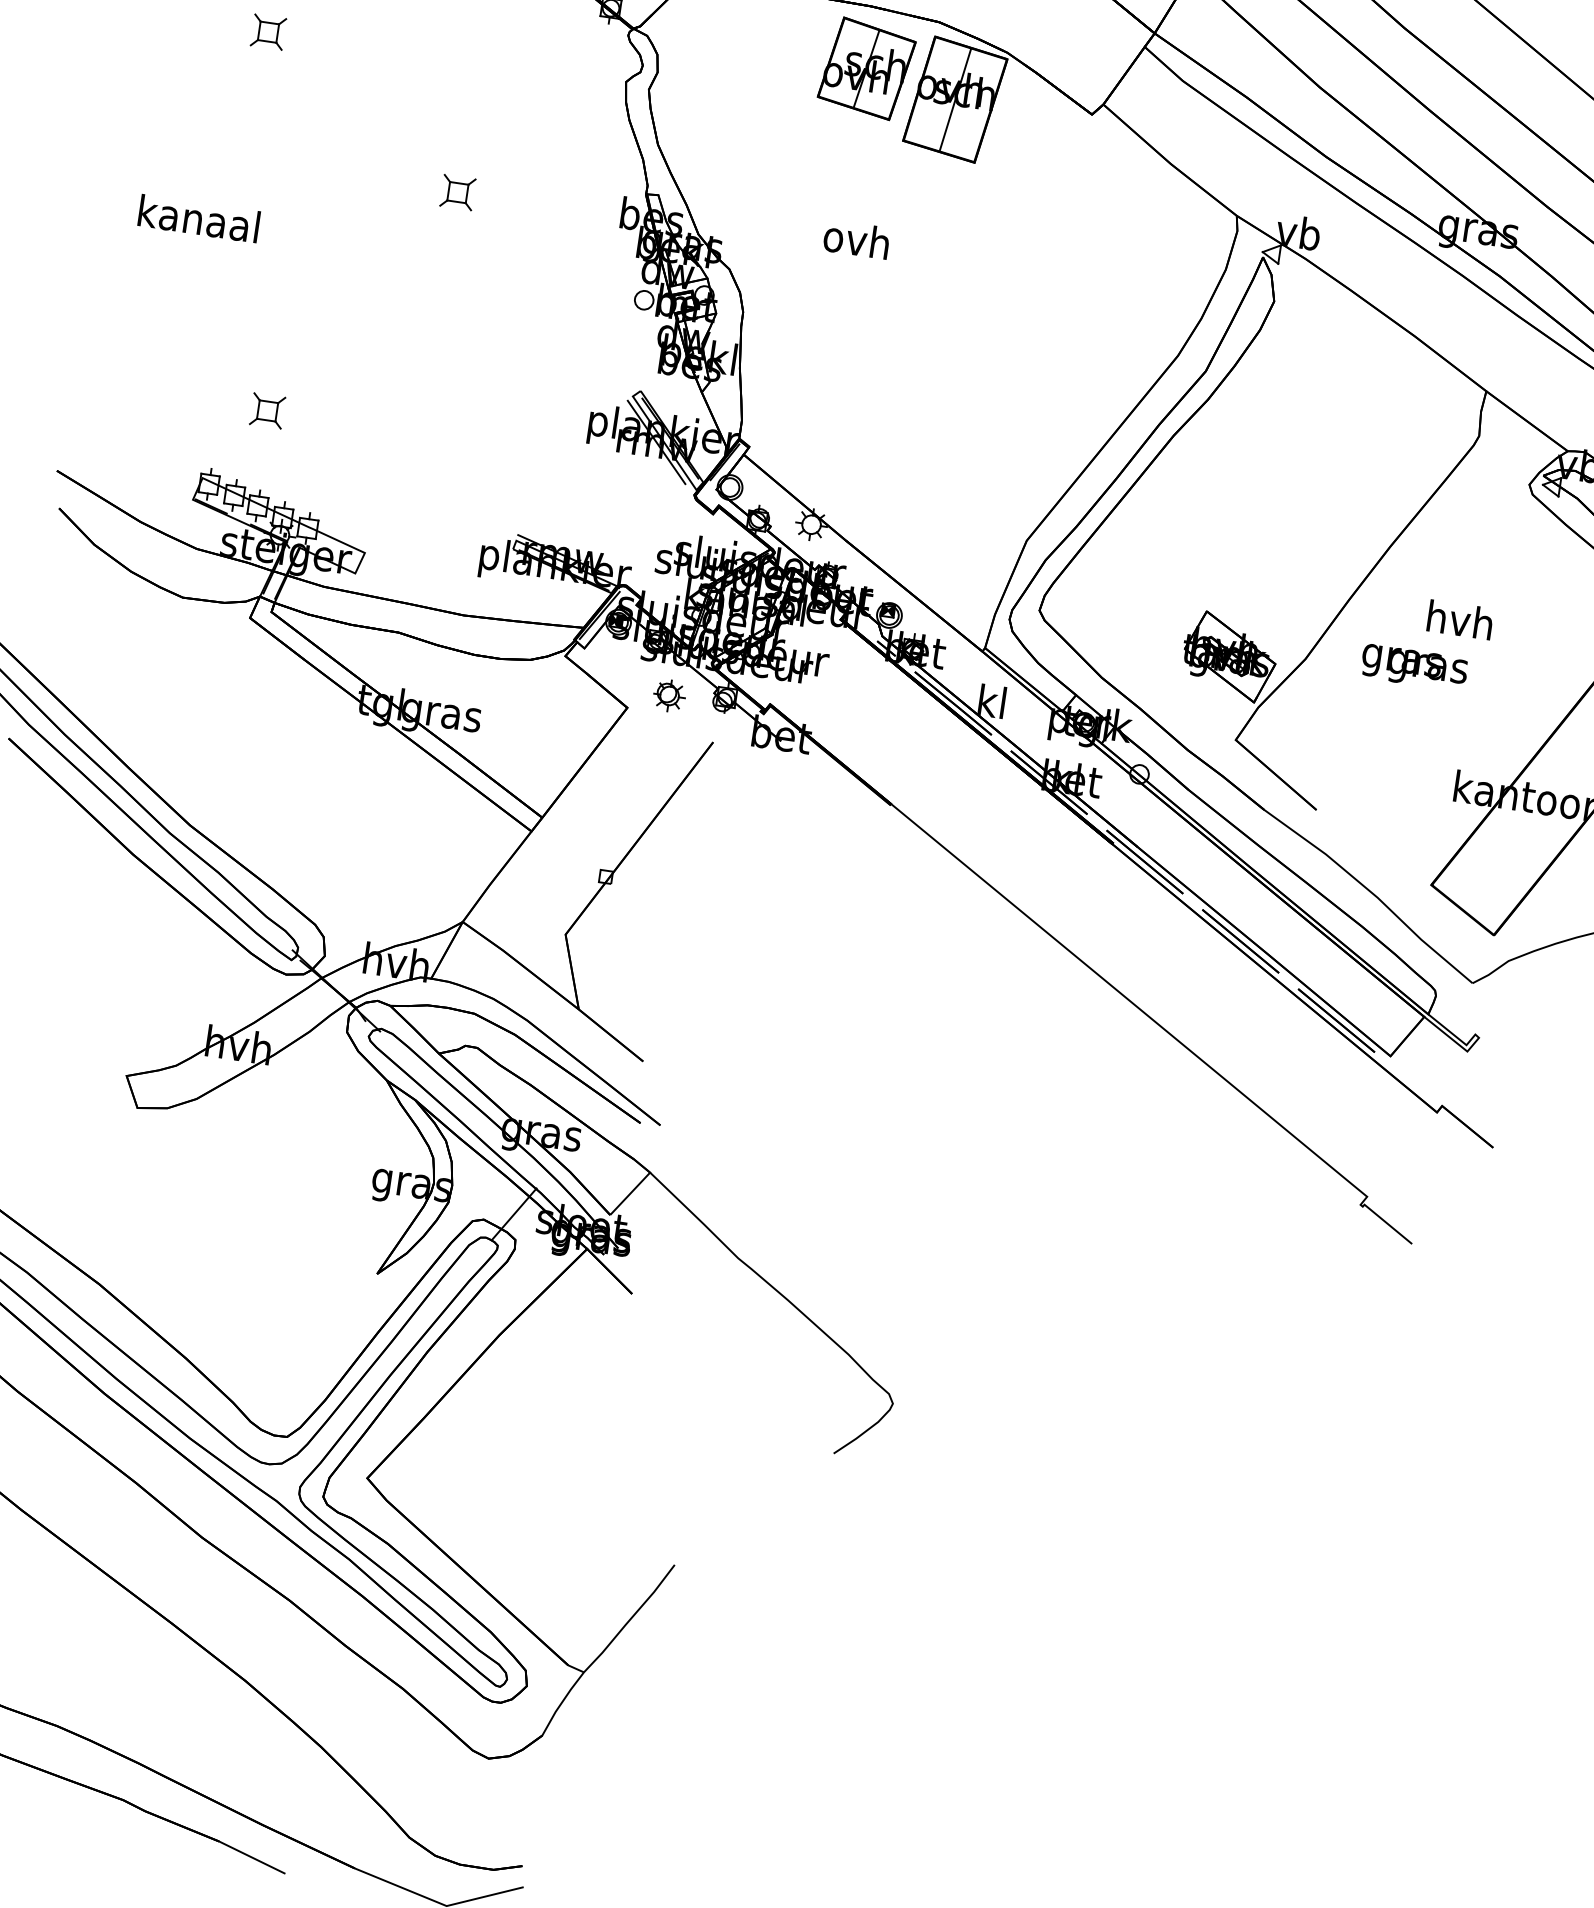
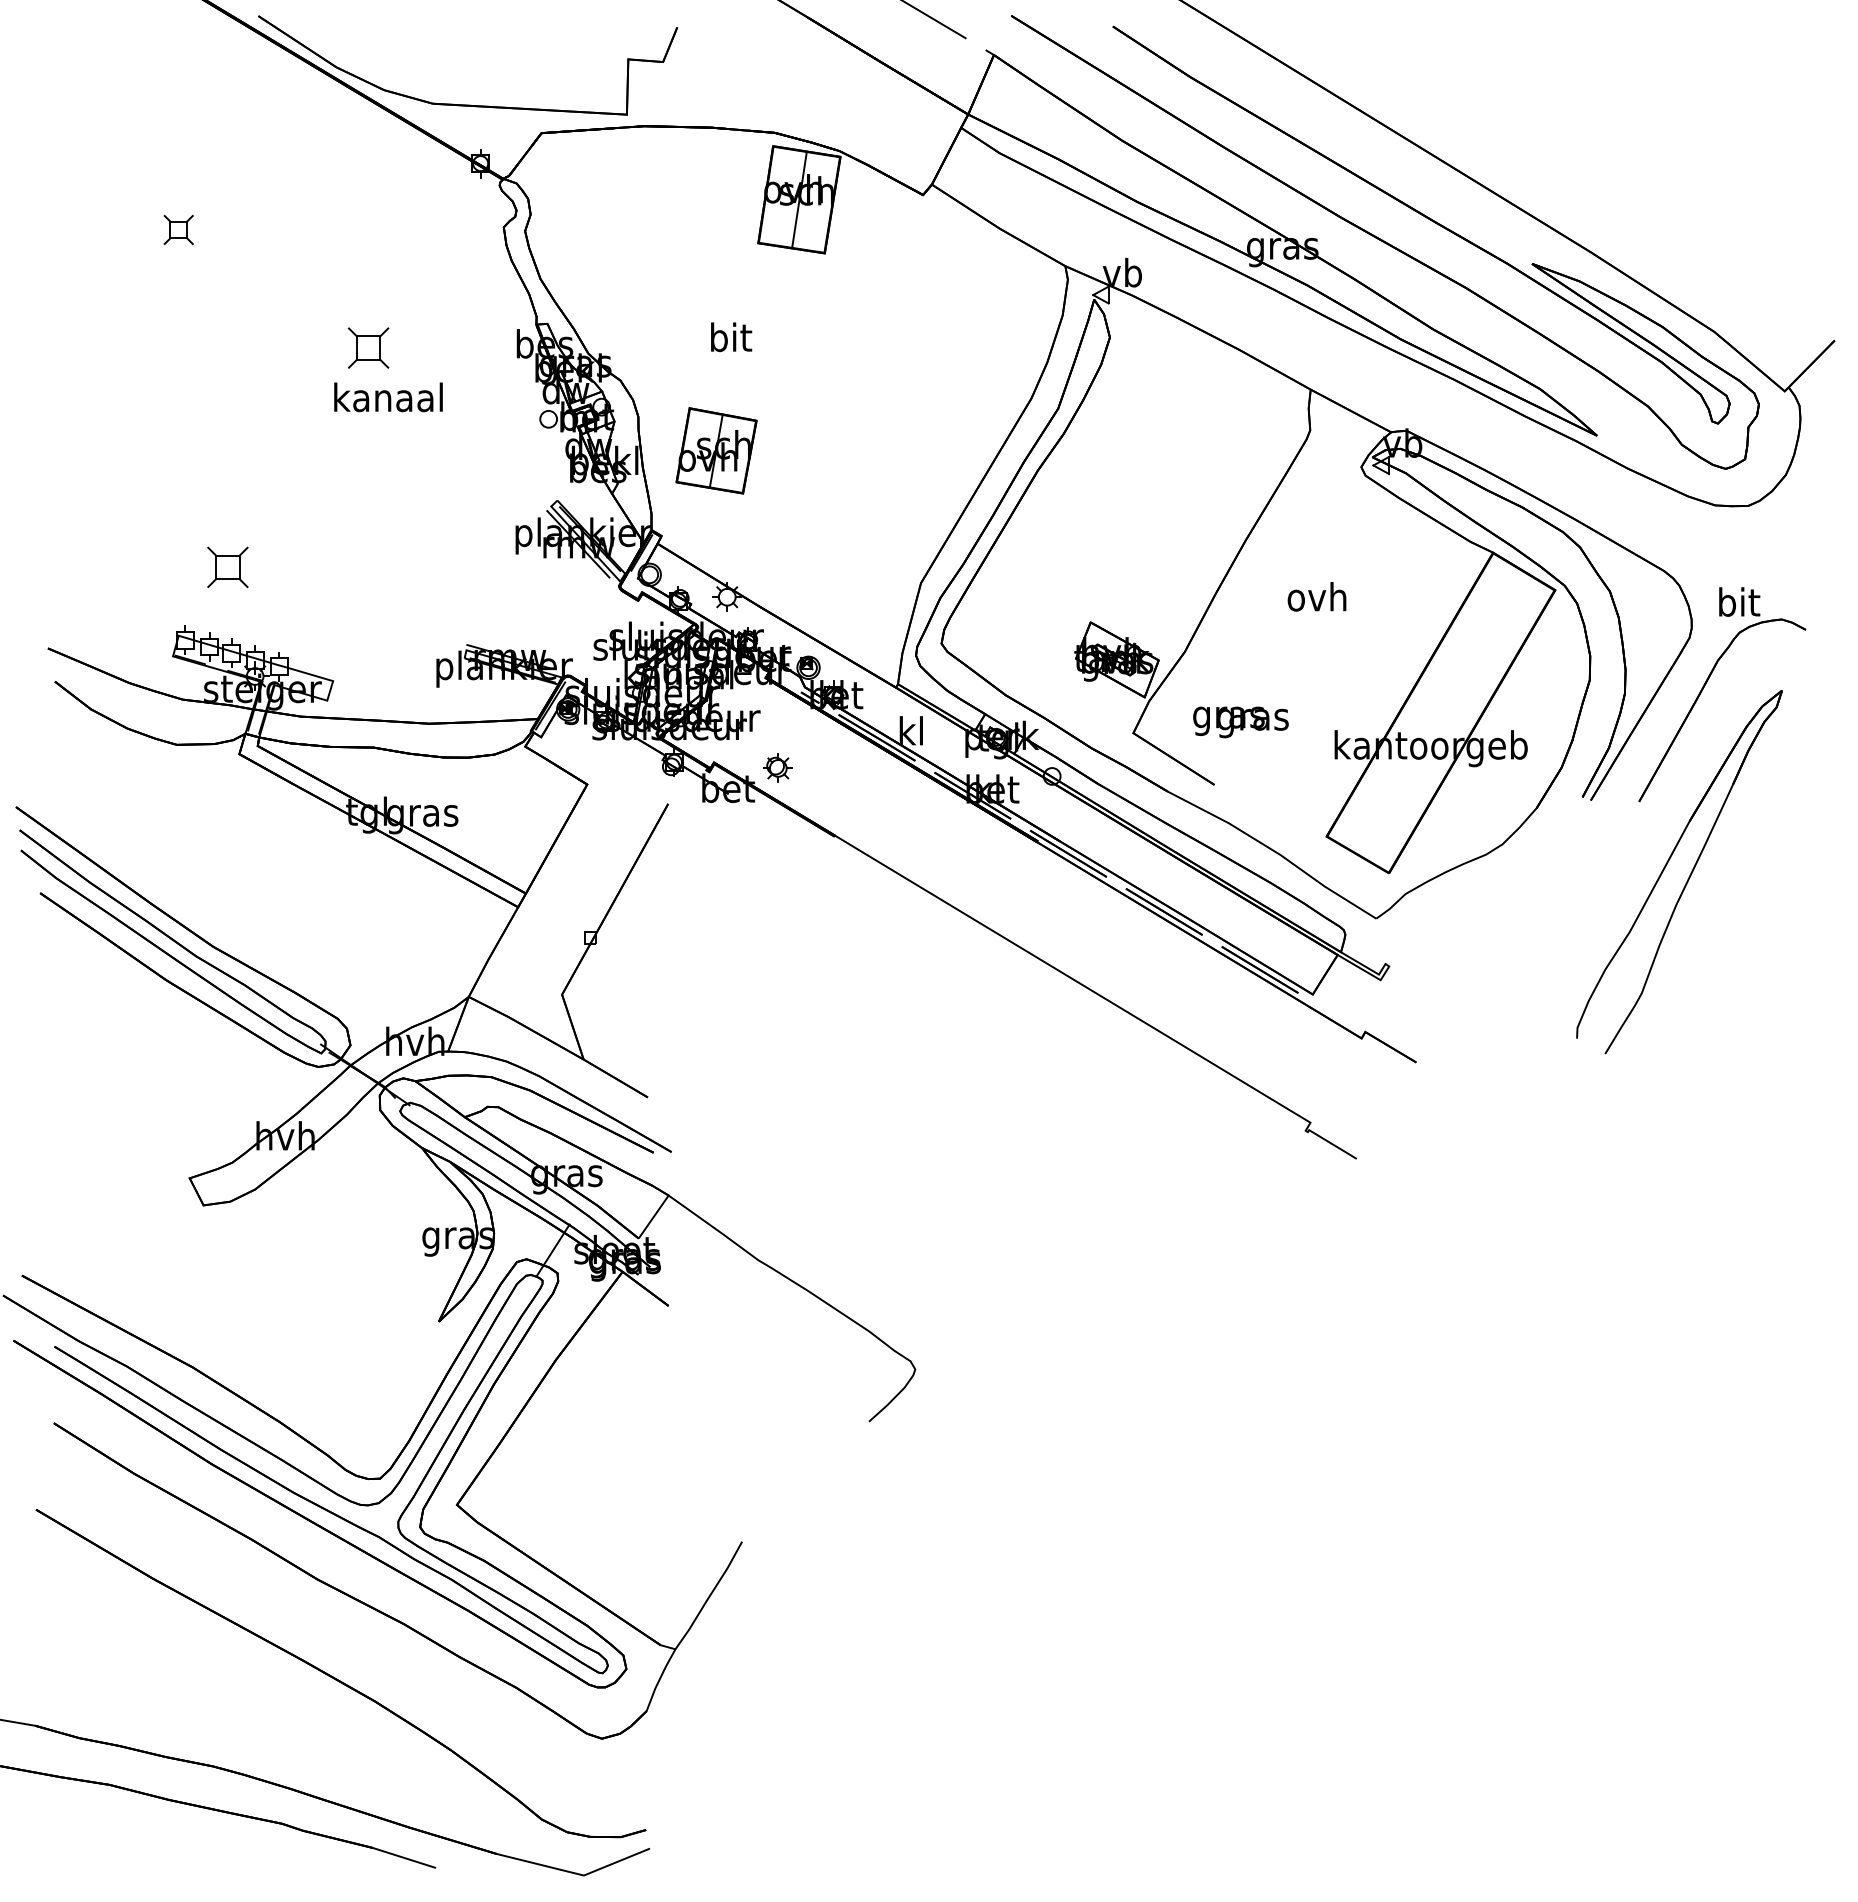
part: (866, 68) -> (716, 450), moved
part: (457, 192) -> (368, 347), size x1.4
text: (199, 219) -> (388, 397), moved
text: (856, 239) -> (729, 337), ovh -> bit
part: (267, 410) -> (227, 567), size x1.4
text: (1459, 619) -> (1316, 596), hvh -> ovh
text: (1413, 667) -> (1240, 722), moved
part: (668, 694) -> (777, 767), moved

